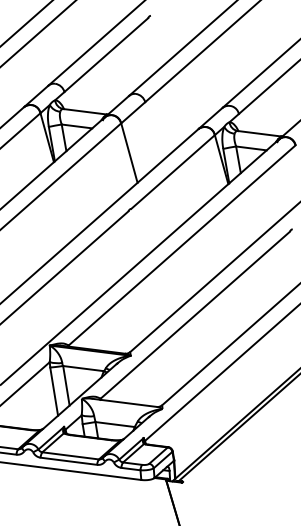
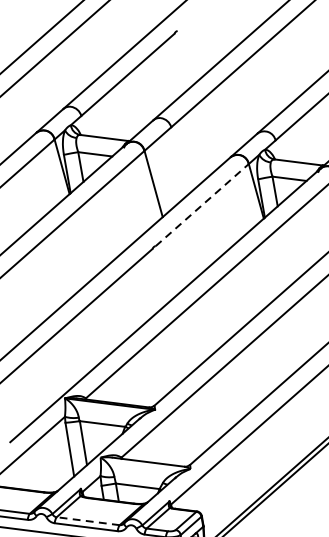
line: (173, 172) -> (202, 205), solid -> dashed
line: (70, 455) -> (88, 520), solid -> dashed

